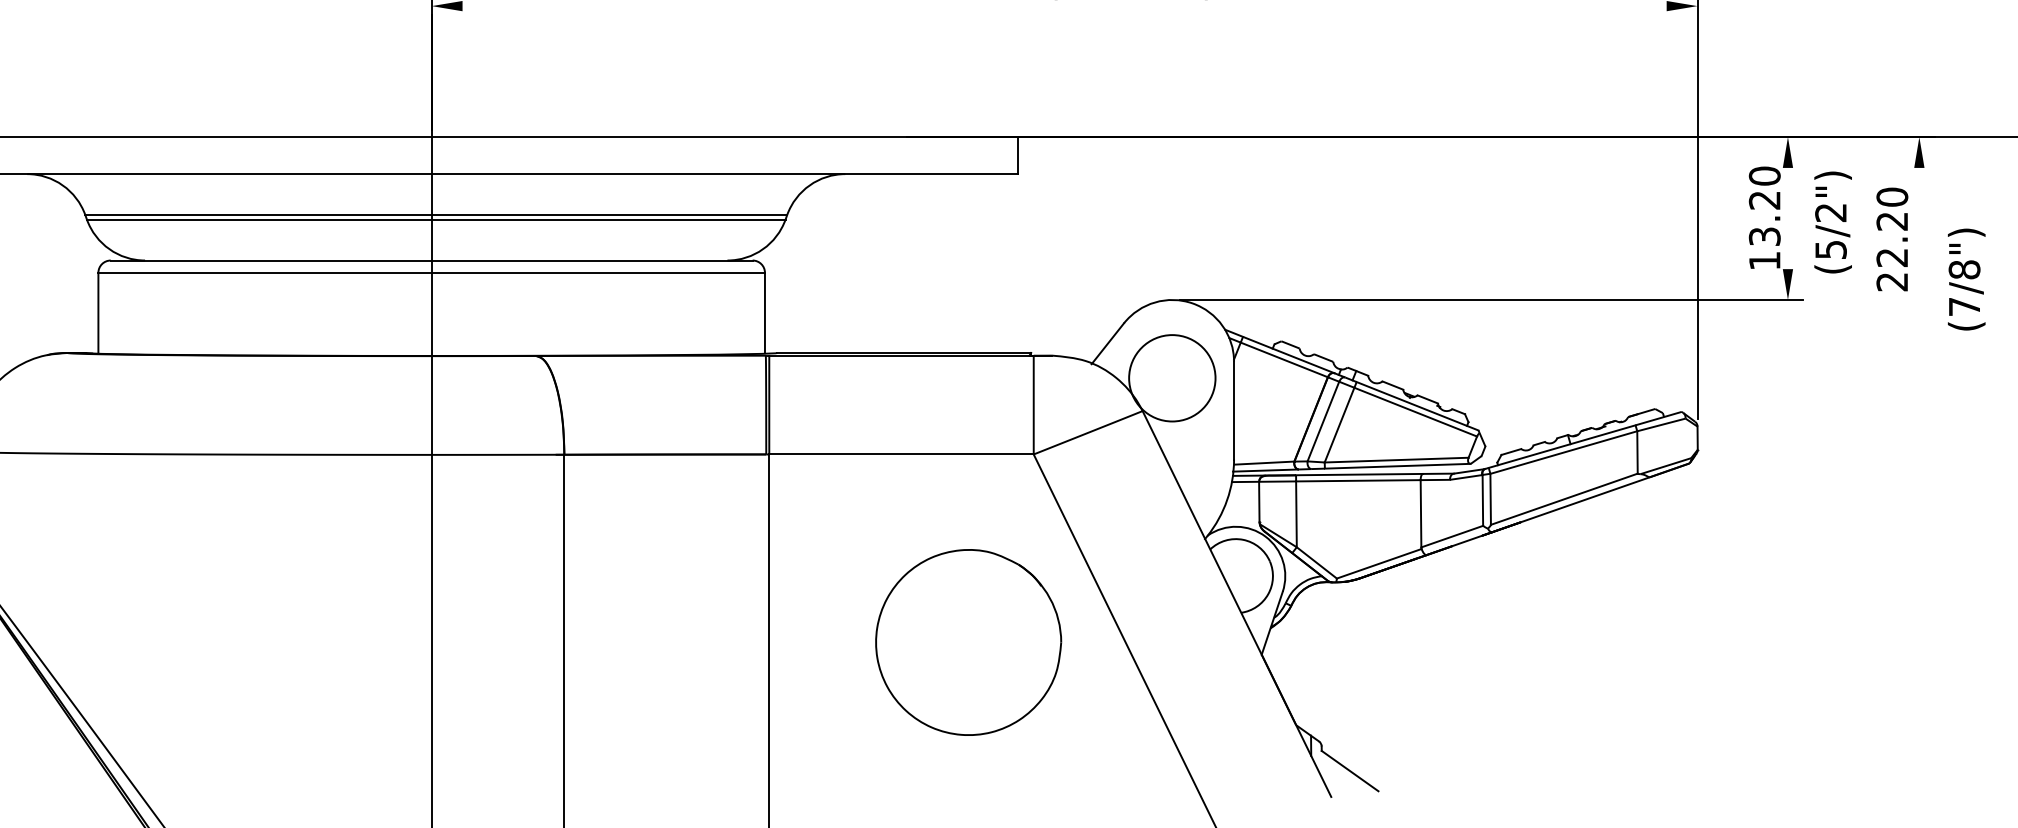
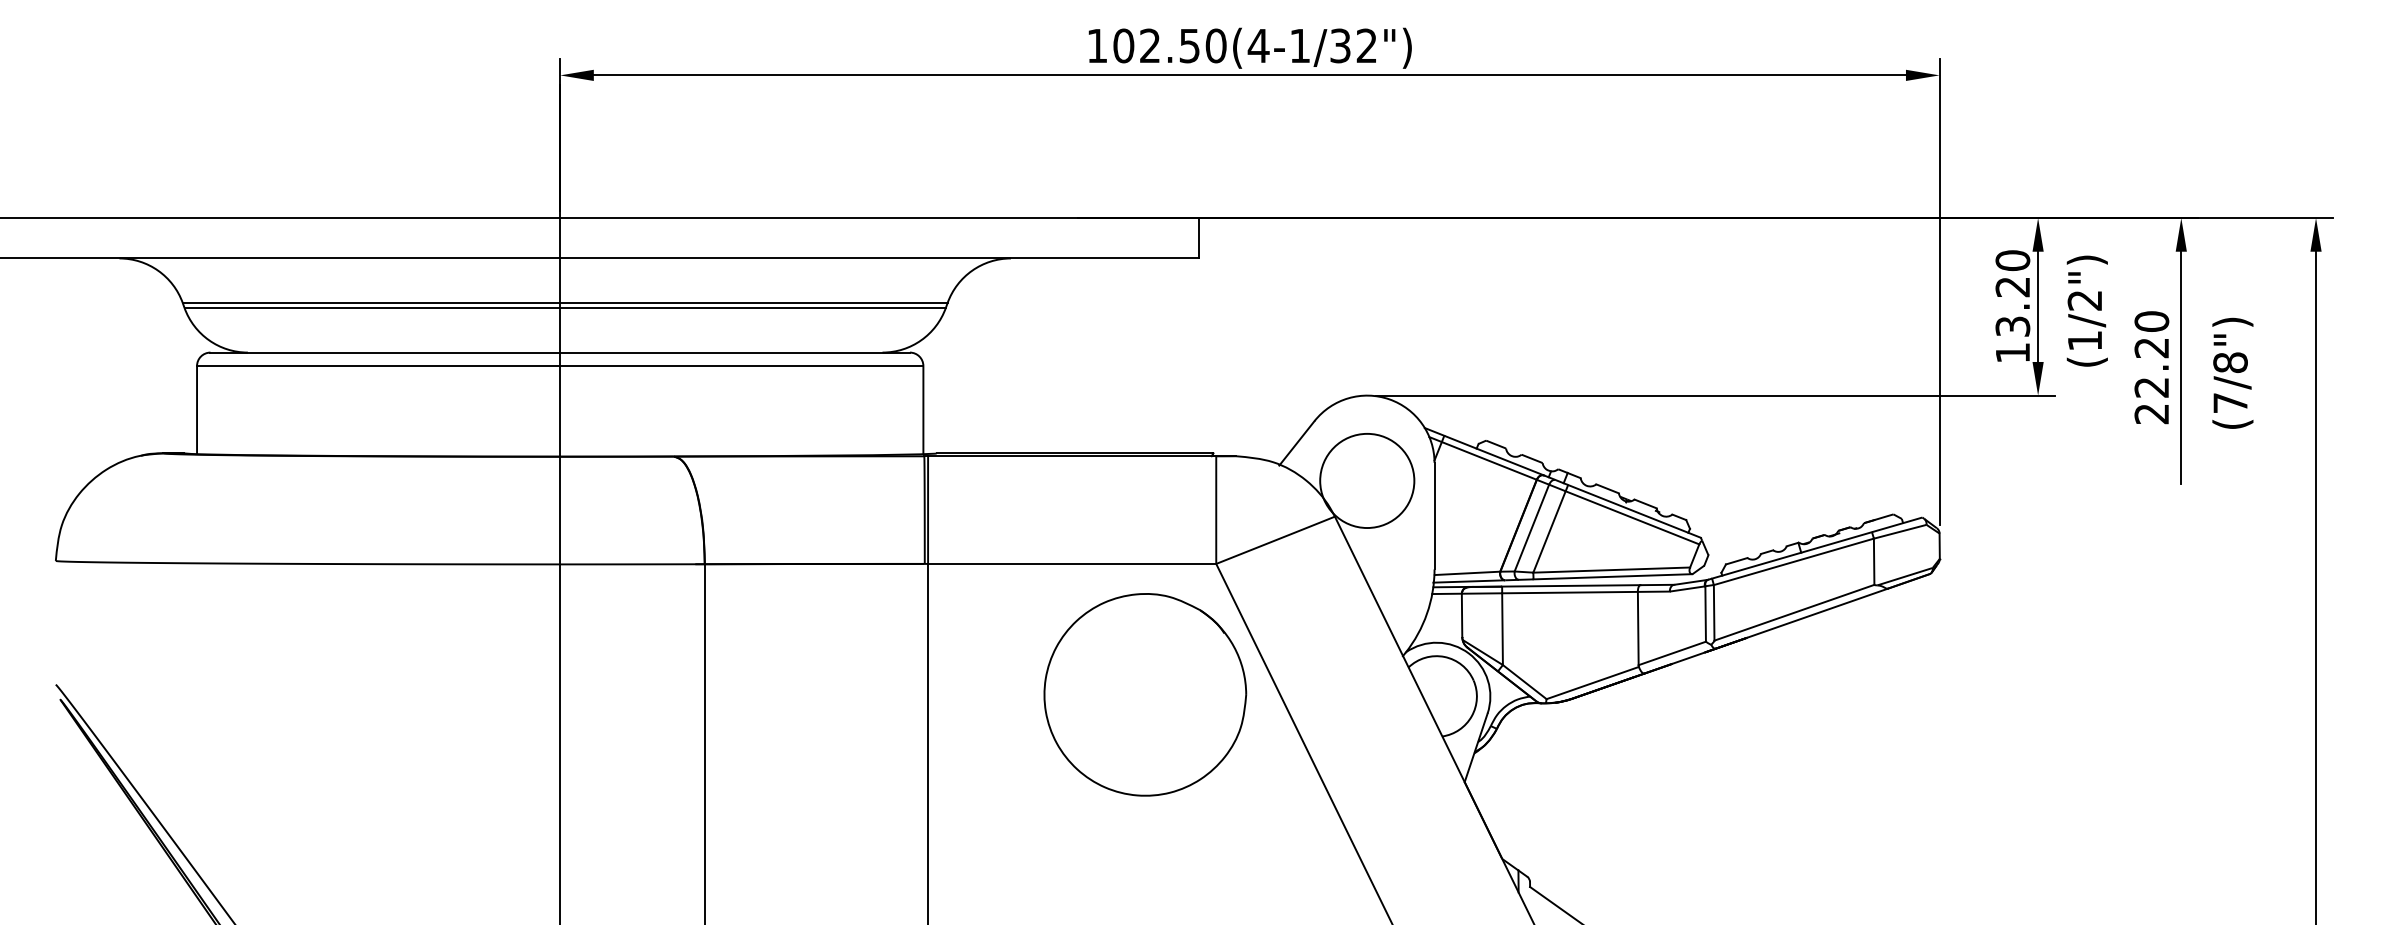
line: (1064, 6) -> (1249, 75), added
line: (1788, 218) -> (2038, 306), added
text: (1892, 239) -> (2151, 367), moved
text: (1831, 249) -> (2085, 340), (5/2") -> (1/2")
line: (1919, 274) -> (2181, 367), added
part: (968, 642) -> (1145, 694), moved

